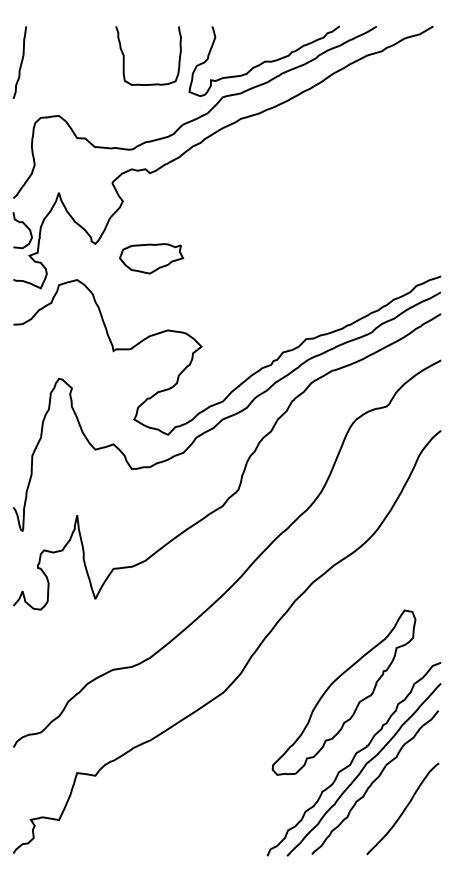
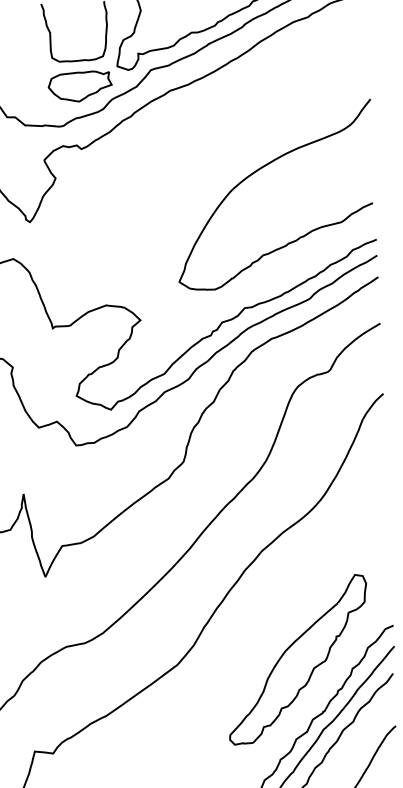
curve: (328, 201) -> (261, 169), added
part: (151, 258) -> (80, 86), moved

